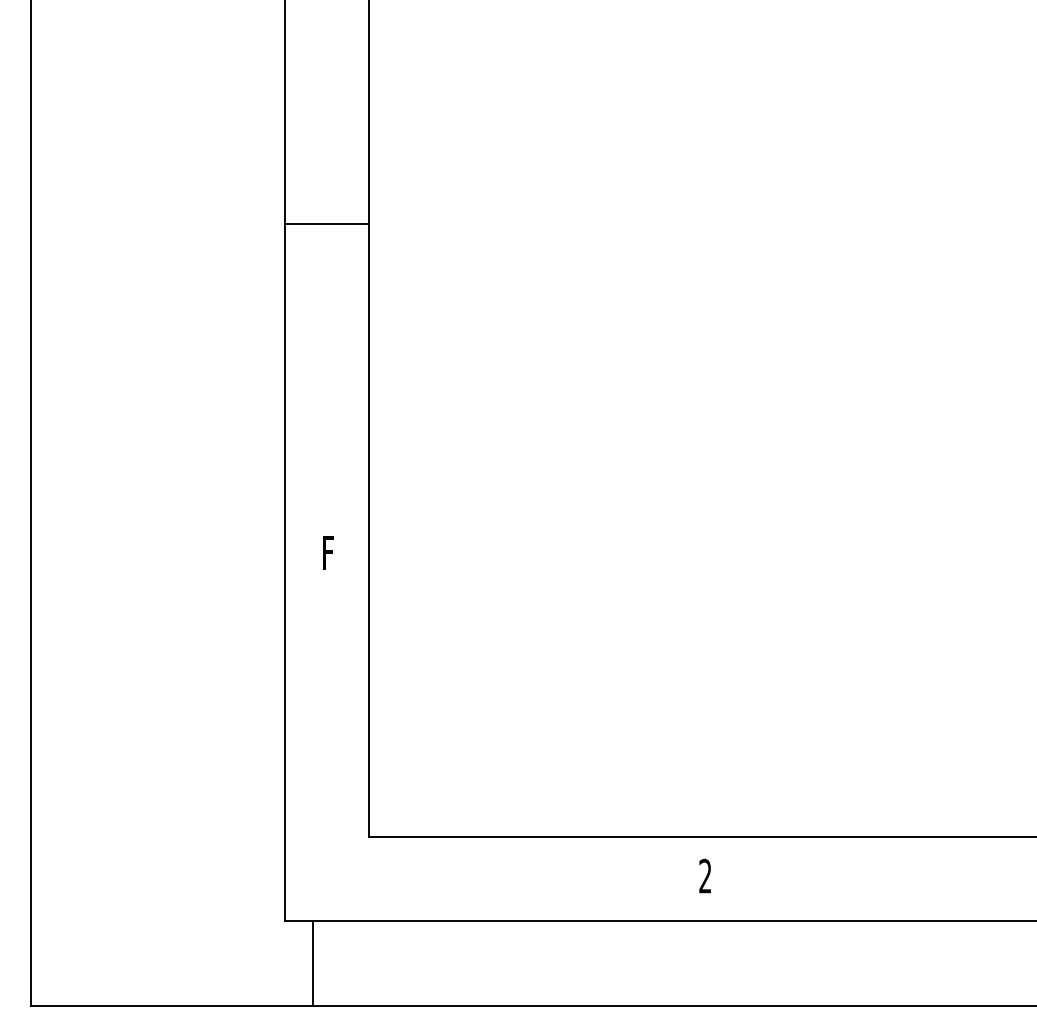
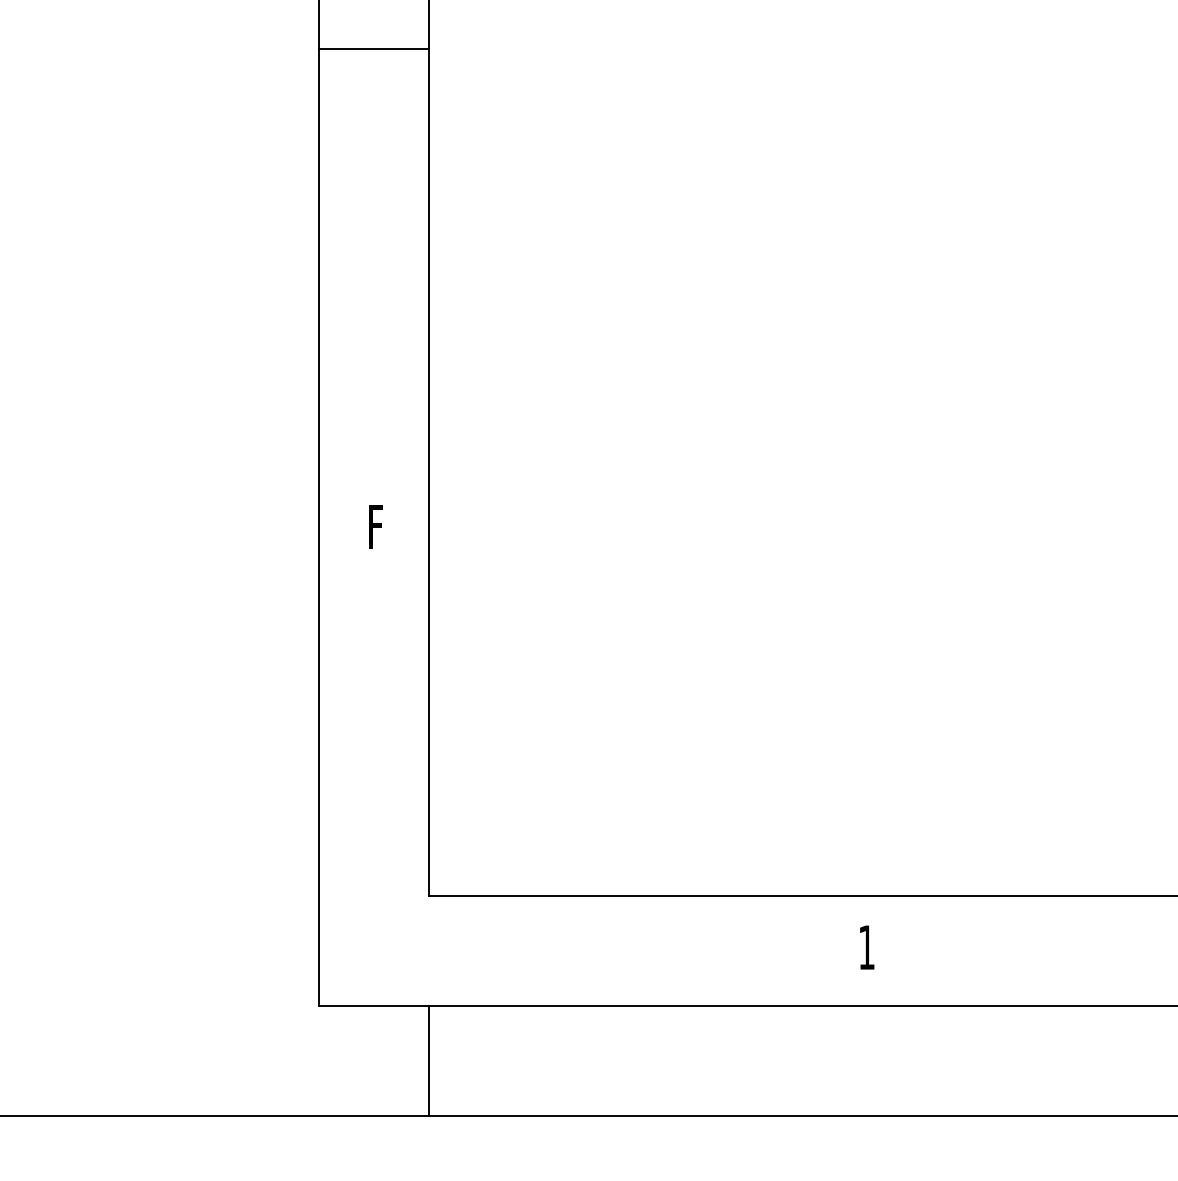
line: (326, 223) -> (373, 48), moved
text: (705, 875) -> (866, 946), 2 -> 1
line: (313, 963) -> (429, 1061), moved

